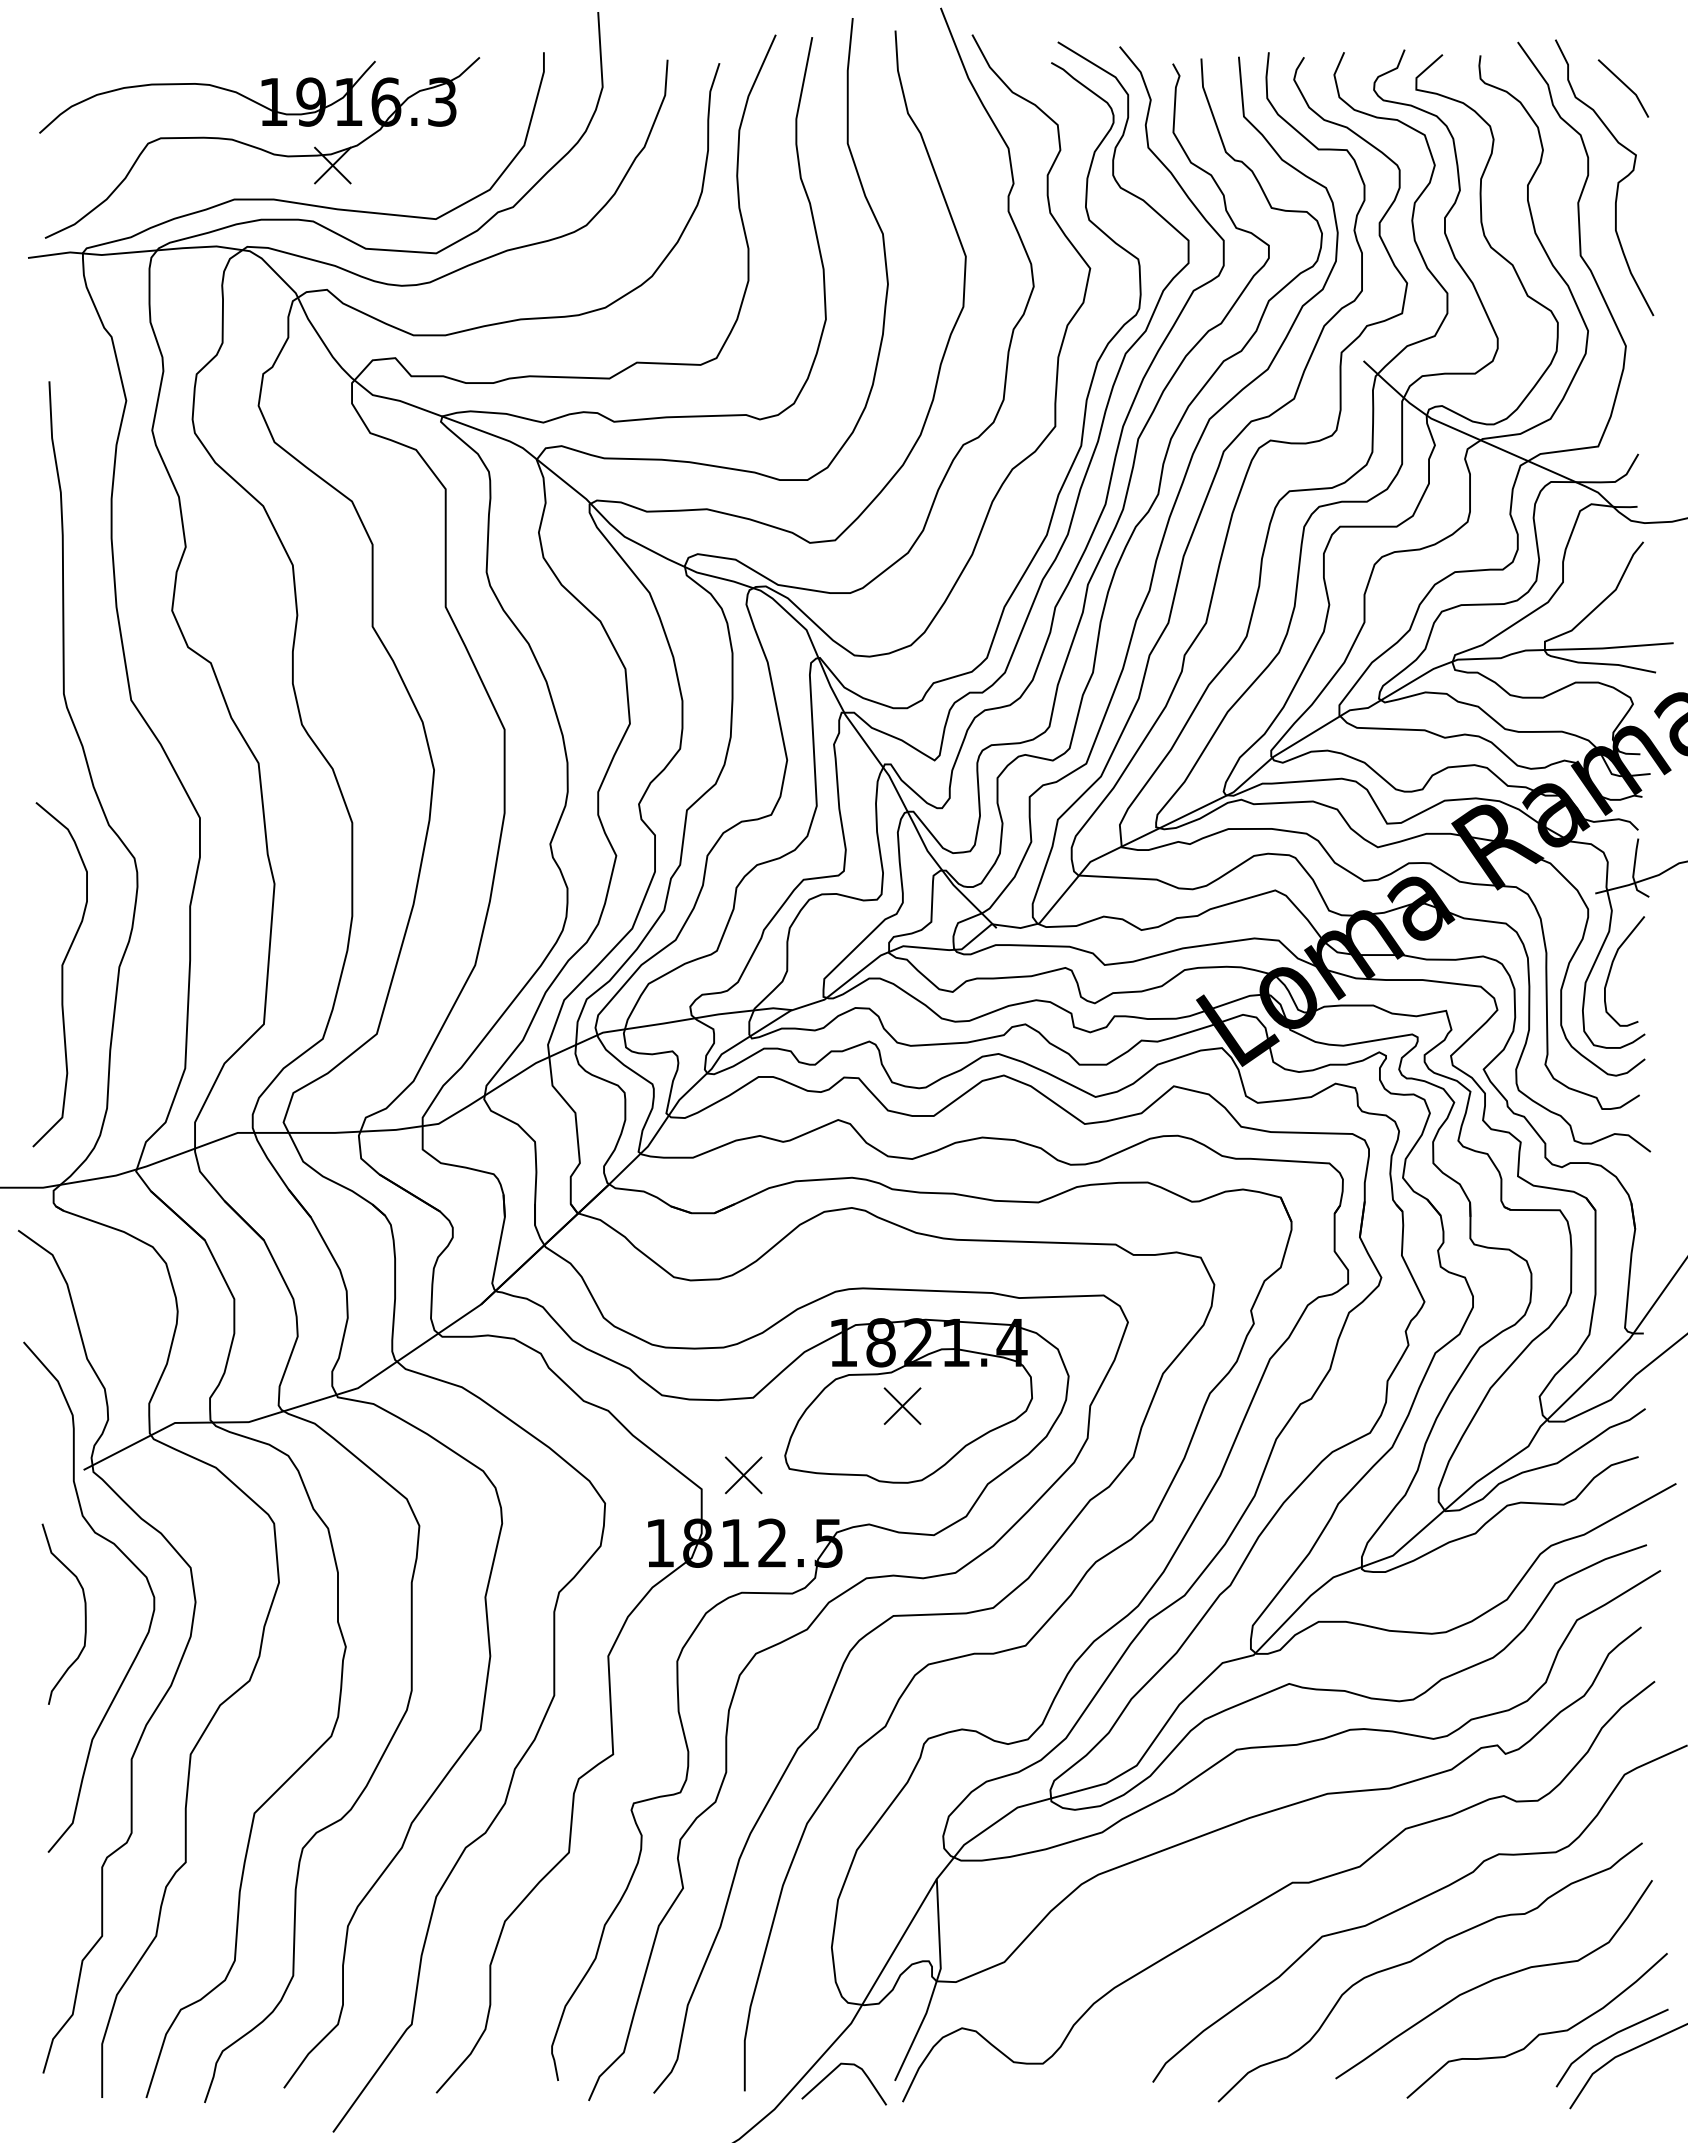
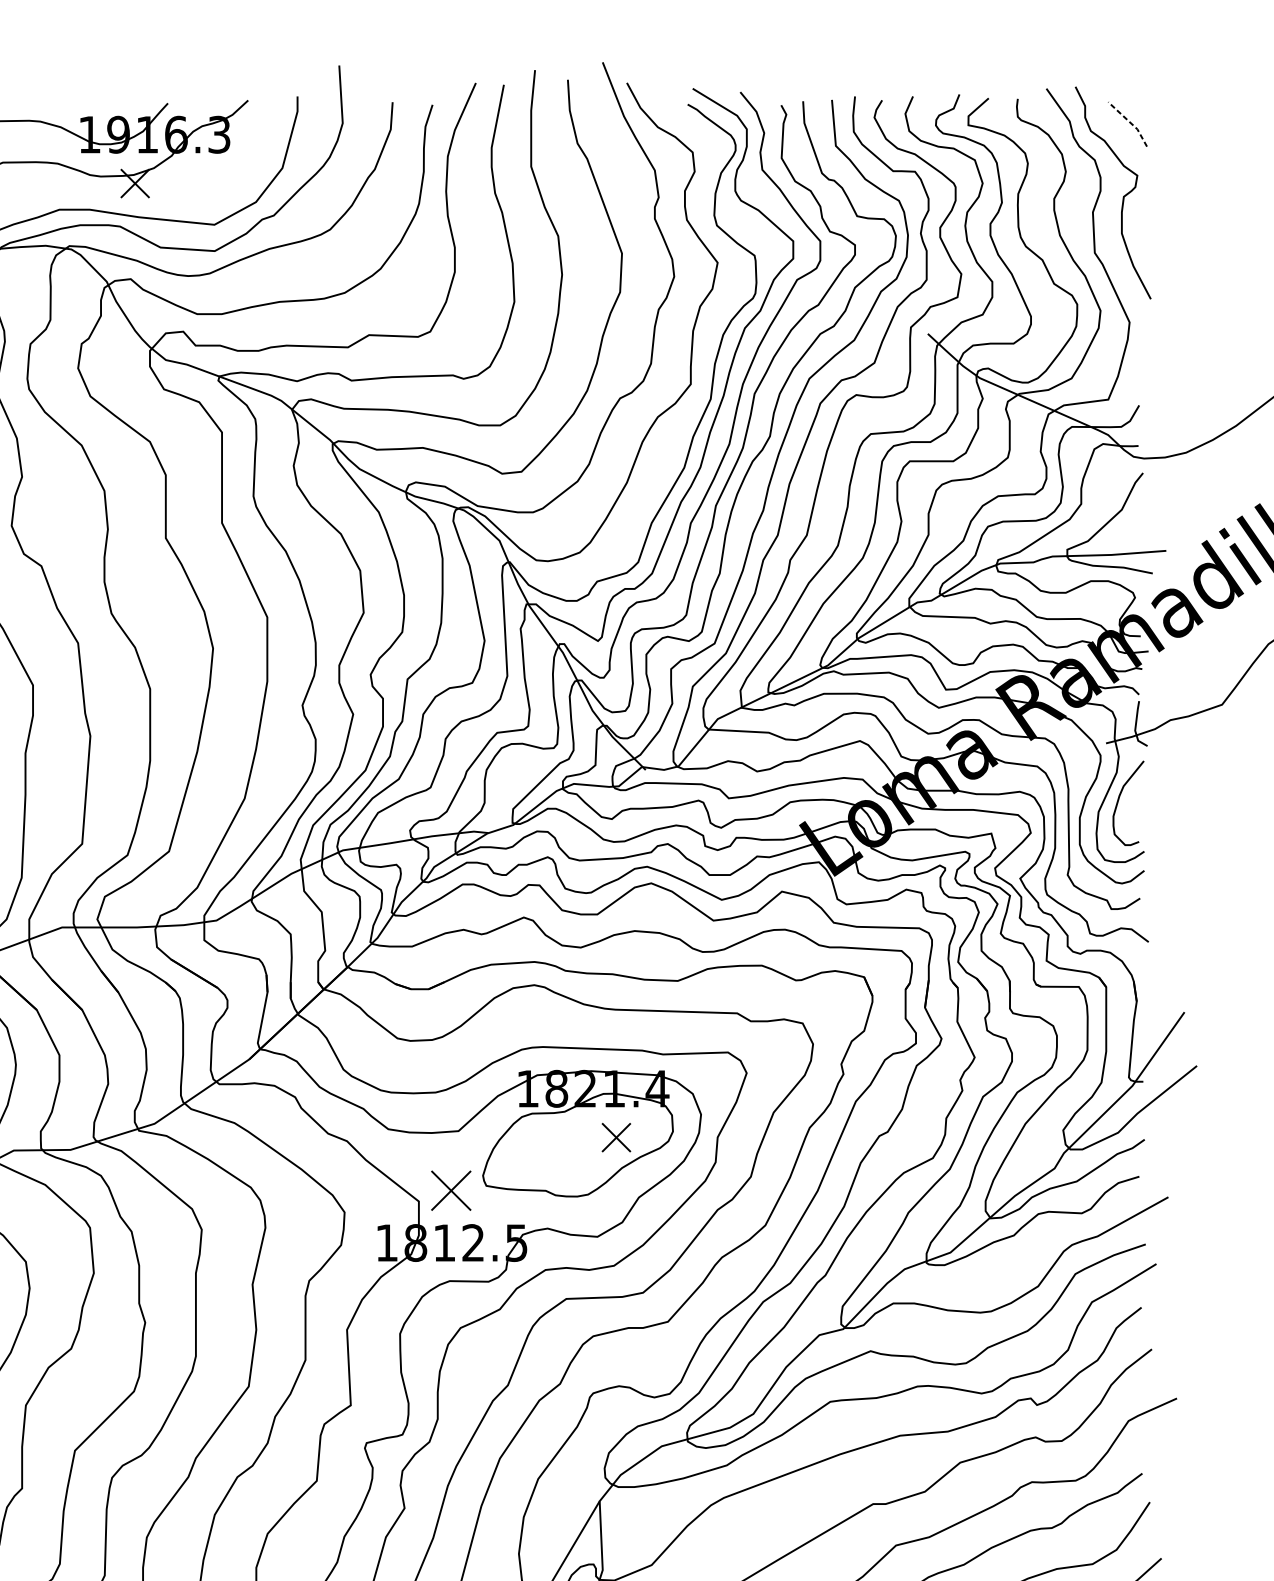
line: (1626, 86) -> (1130, 122), solid -> dashed
part: (902, 1405) -> (616, 1137), moved
part: (743, 1475) -> (451, 1190), size x1.4

